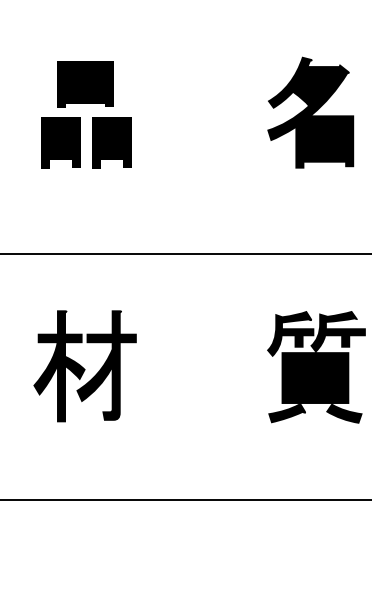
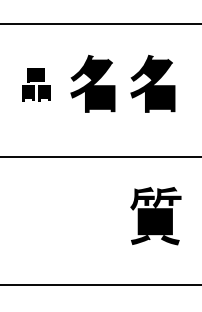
part: (194, 112) -> (92, 83), added
part: (86, 113) -> (36, 84), size x0.6
part: (84, 366) -> (35, 215), removed

